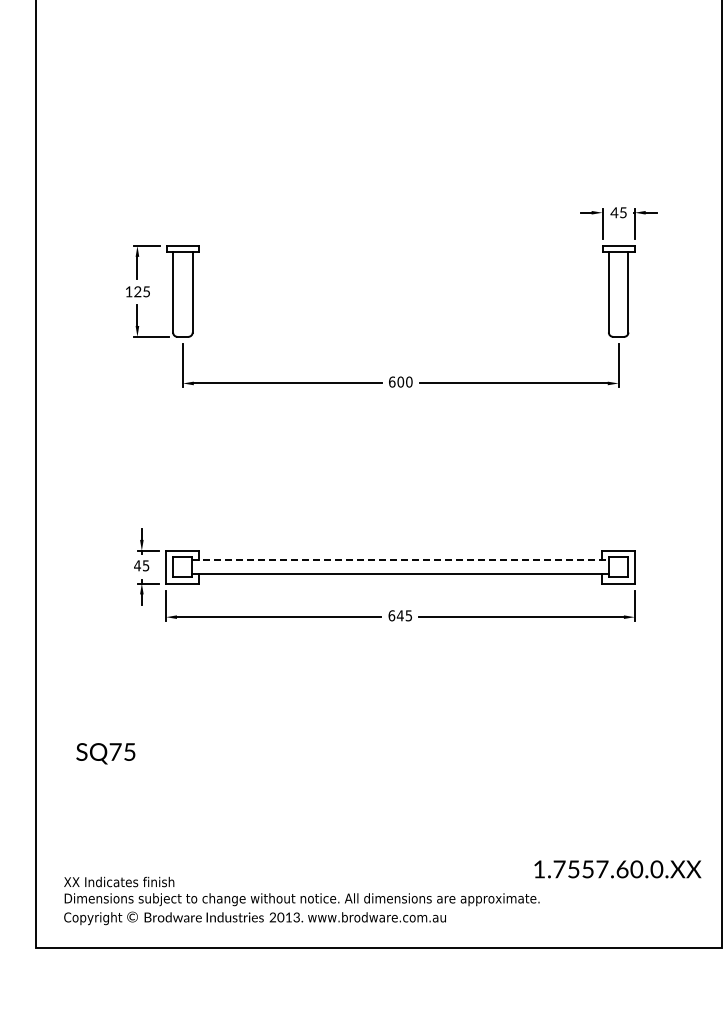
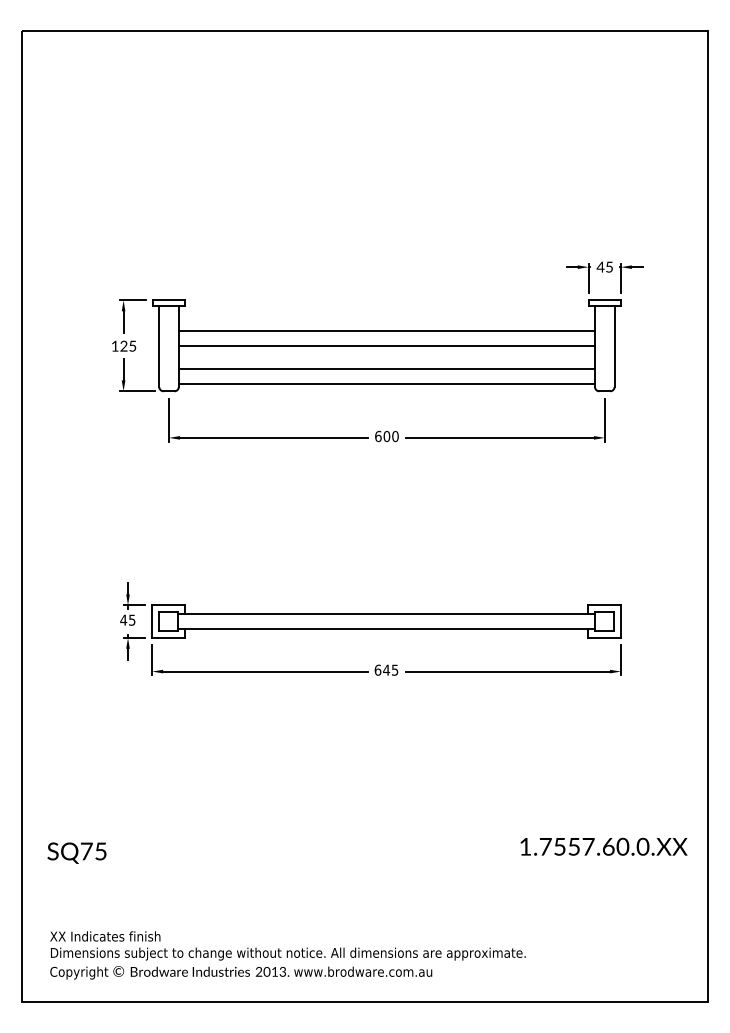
line: (400, 276) -> (386, 330), added
line: (400, 291) -> (386, 345), added
line: (400, 315) -> (386, 369), added
line: (400, 330) -> (386, 384), added
line: (401, 560) -> (387, 614), dashed -> solid
text: (105, 753) -> (76, 852), moved
text: (617, 869) -> (603, 846), moved

